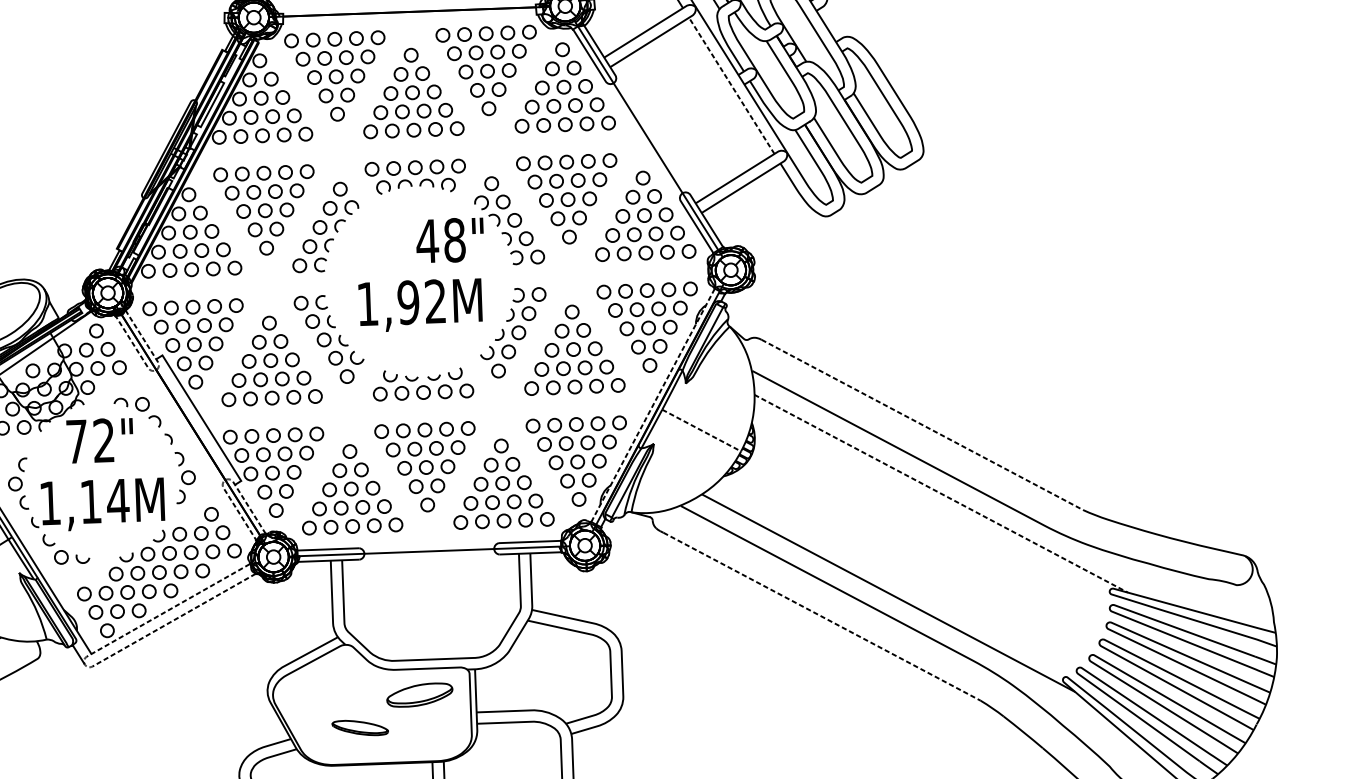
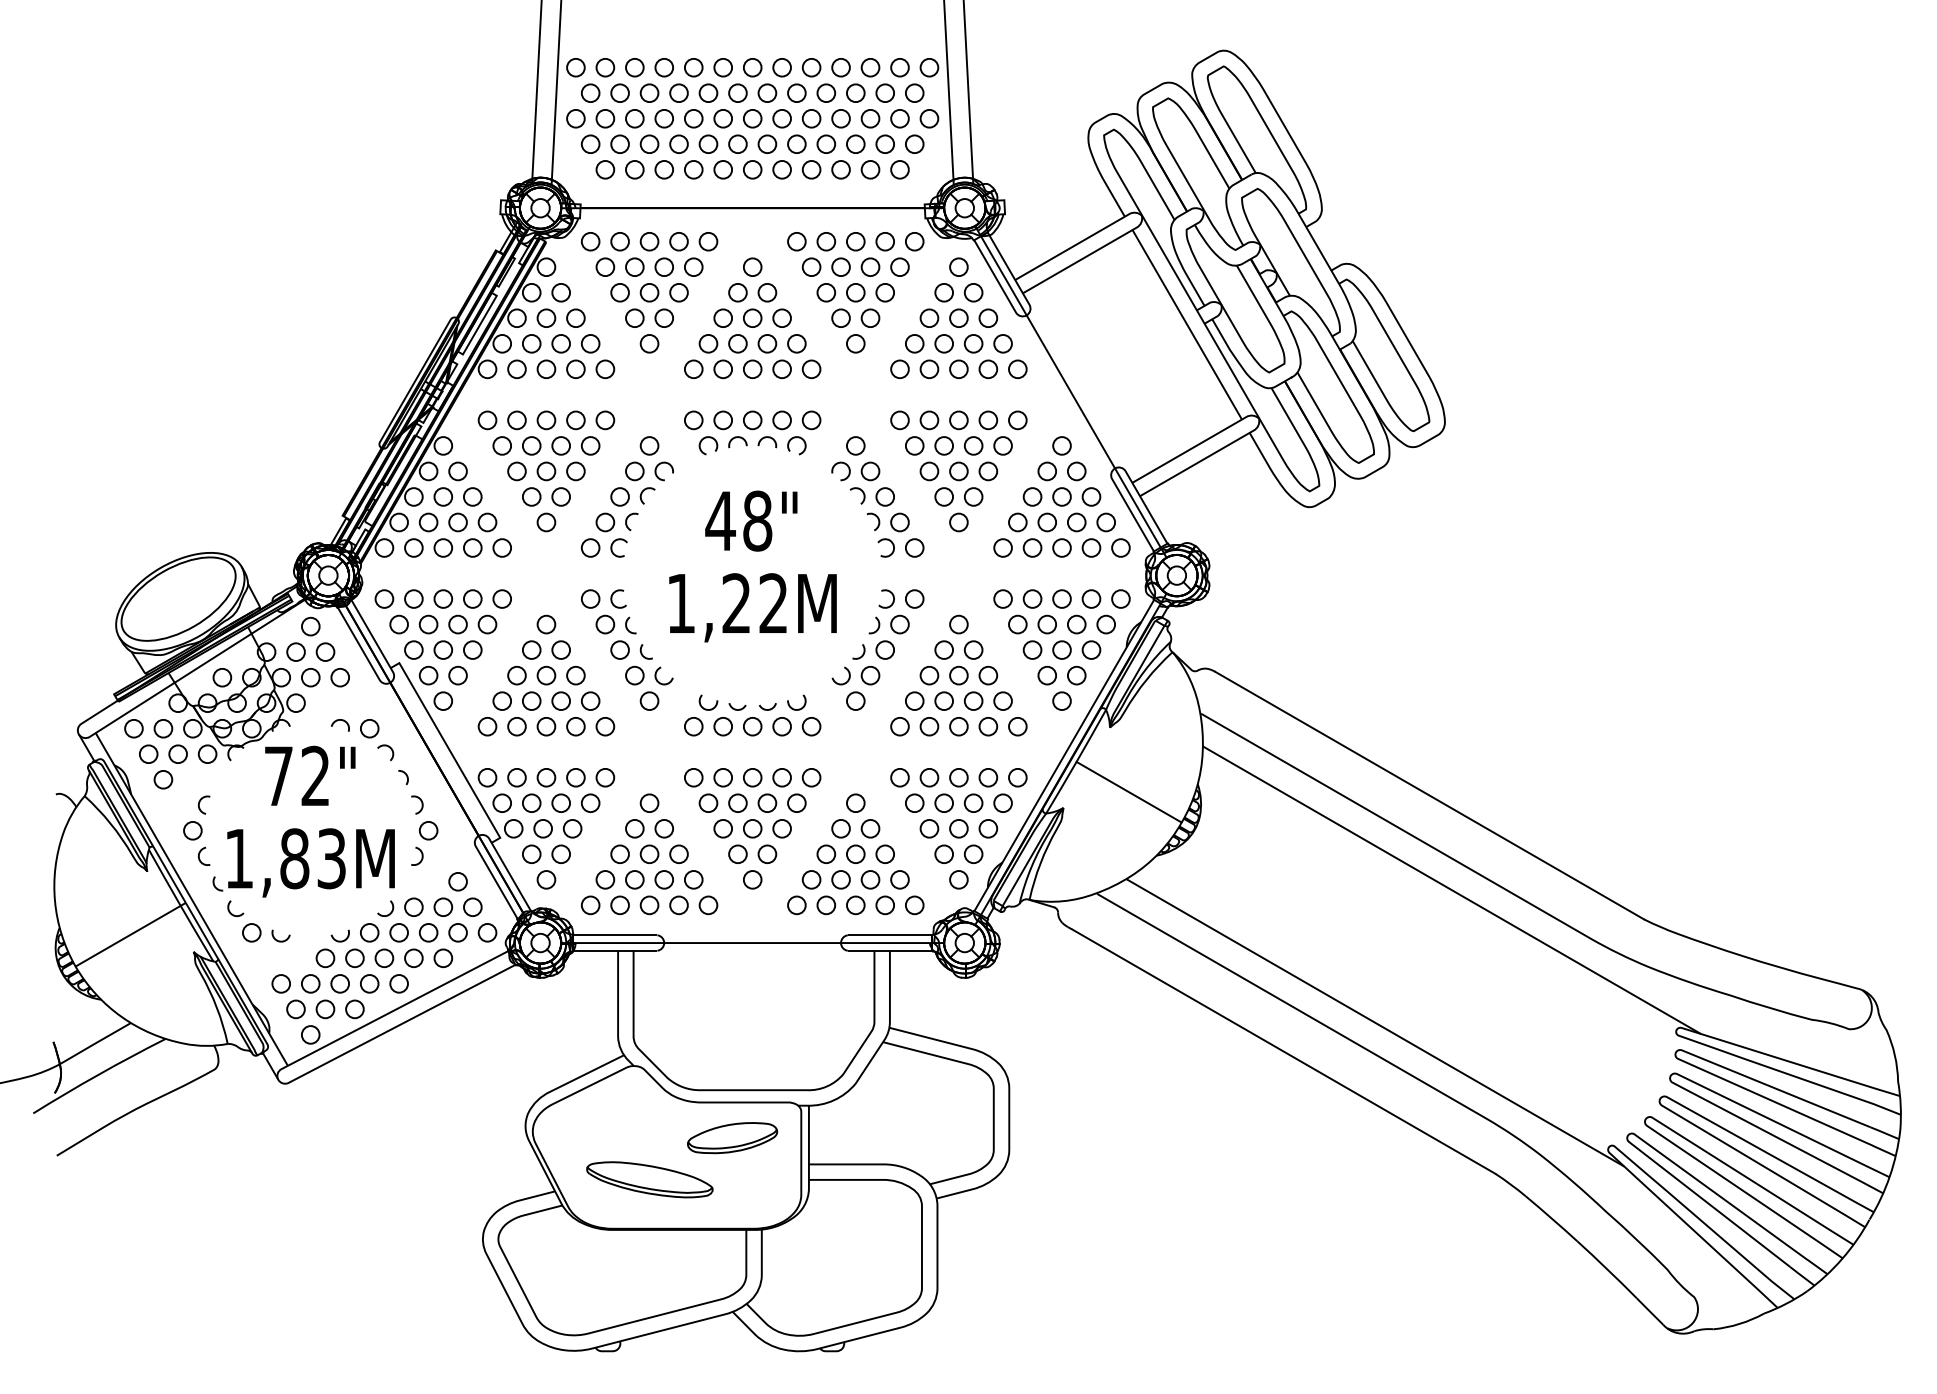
line: (731, 85) -> (1187, 324), dashed -> solid
text: (450, 240) -> (751, 520), moved
text: (408, 302) -> (736, 603), 1,92M -> 1,22M
line: (156, 369) -> (390, 682), dashed -> solid
line: (653, 405) -> (1064, 755), dashed -> solid
line: (922, 424) -> (1429, 795), dashed -> solid
line: (701, 430) -> (1129, 792), dashed -> solid
line: (225, 479) -> (478, 835), dashed -> solid
line: (940, 494) -> (1451, 890), dashed -> solid
text: (104, 501) -> (313, 858), 1,14M -> 1,83M
line: (822, 616) -> (1284, 1051), dashed -> solid
line: (84, 664) -> (278, 1079), dashed -> solid
part: (360, 727) -> (649, 1179), size x1.67

